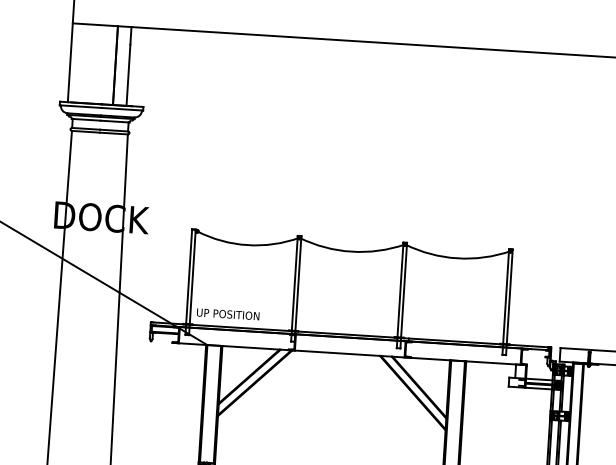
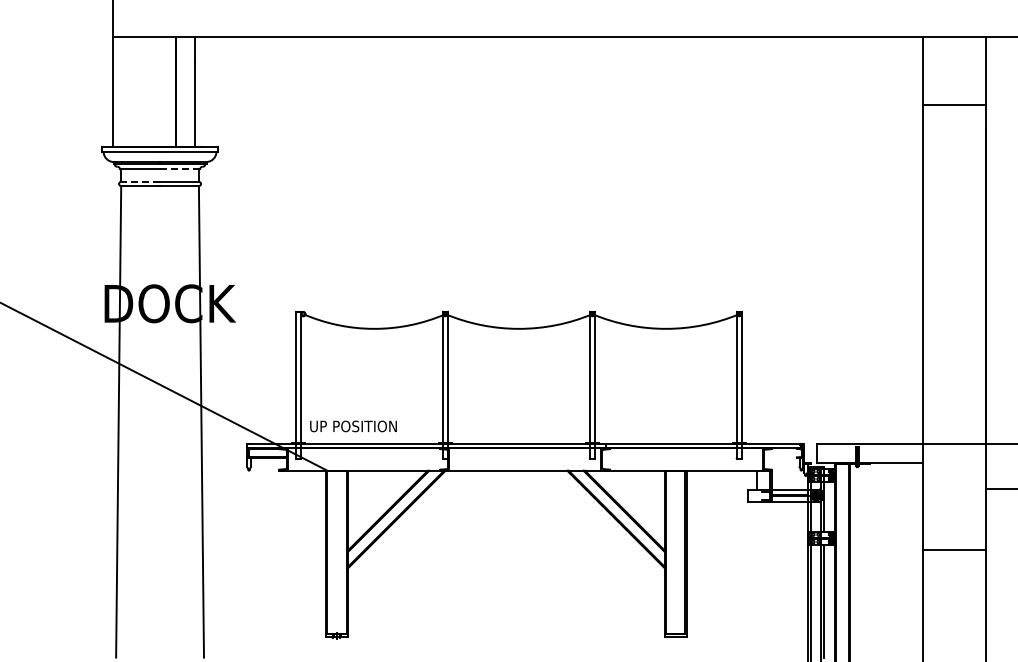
line: (114, 121) -> (179, 169), solid -> dashed
line: (86, 128) -> (140, 181), solid -> dashed

